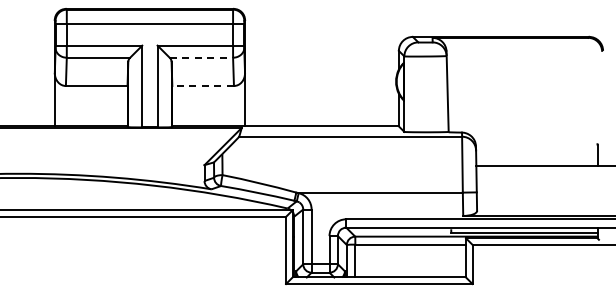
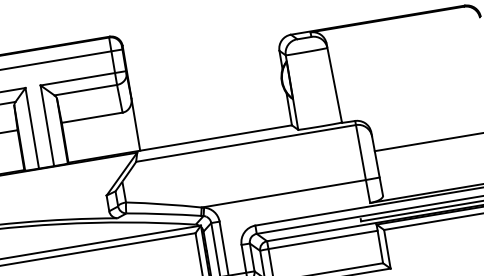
line: (201, 57) -> (85, 89), dashed -> solid
line: (203, 85) -> (92, 117), dashed -> solid

